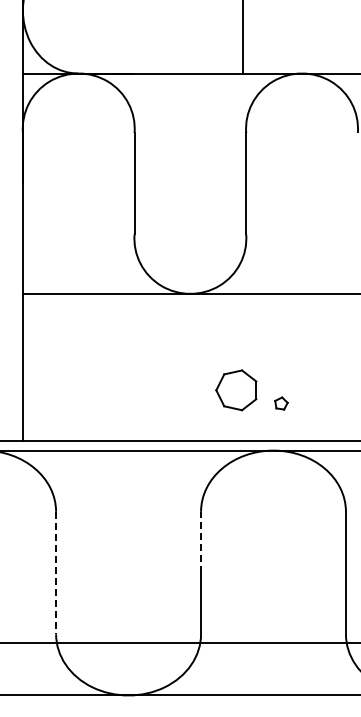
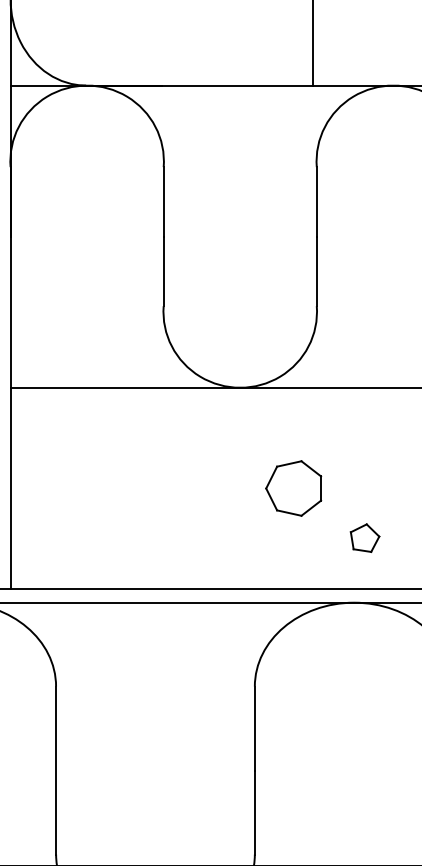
part: (236, 390) -> (293, 488), moved
part: (281, 403) -> (365, 538), size x1.67
line: (201, 542) -> (255, 728), dashed -> solid
line: (56, 573) -> (56, 771), dashed -> solid

